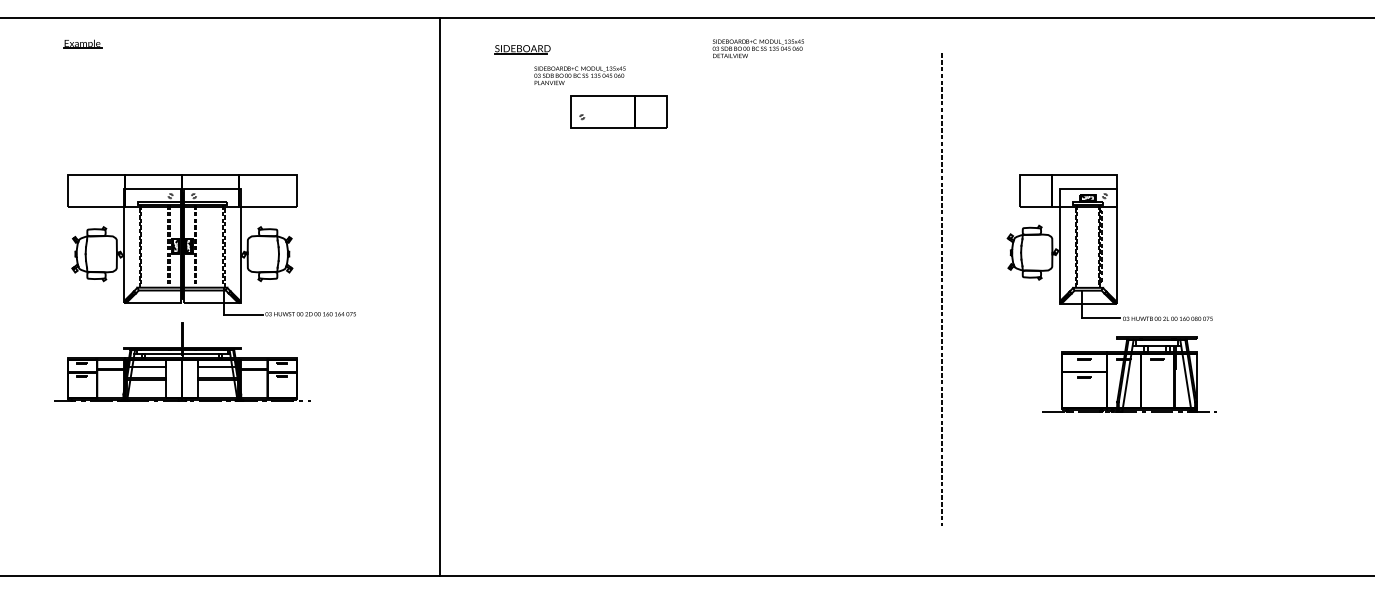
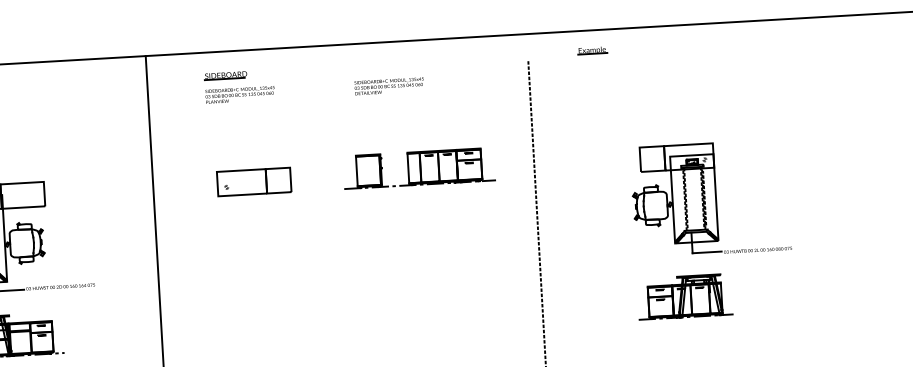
part: (1026, 43) -> (592, 50), added
text: (757, 48) -> (388, 86), moved
part: (522, 49) -> (225, 75), moved
text: (579, 75) -> (239, 94), moved
part: (618, 111) -> (254, 181), moved
part: (789, 185) -> (418, 168), added
part: (1109, 247) -> (710, 198), moved
part: (1129, 374) -> (685, 296), size x0.71

